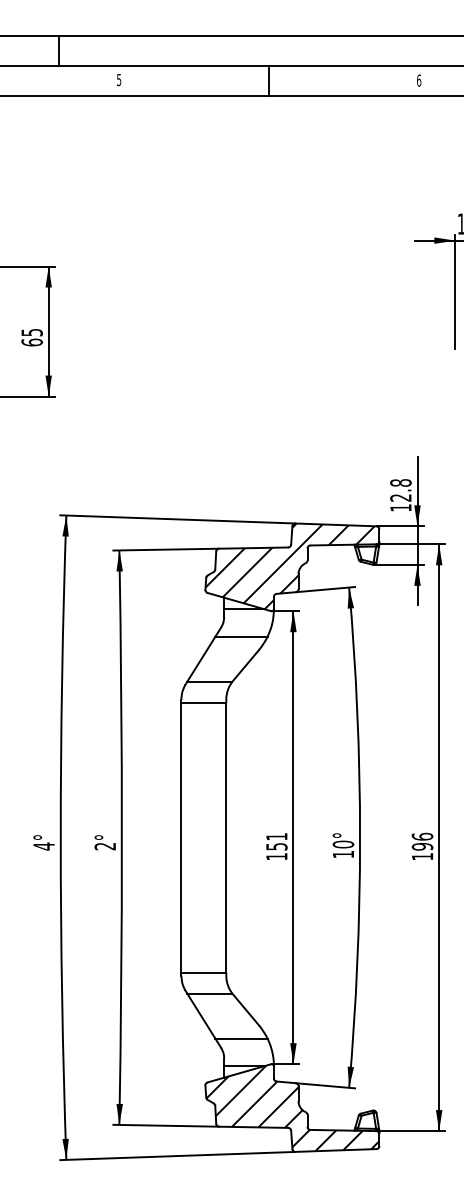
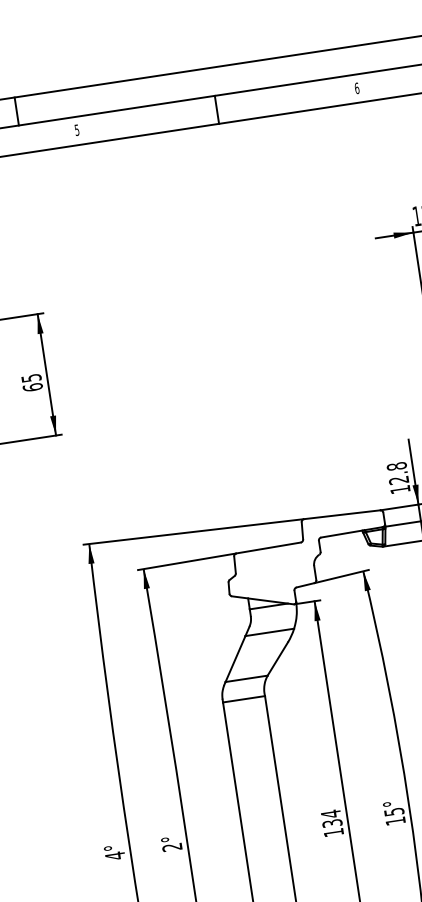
hatch: (289, 566) -> (304, 560), removed
text: (276, 841) -> (331, 818), 151 -> 134
text: (343, 844) -> (394, 811), 10° -> 15°

